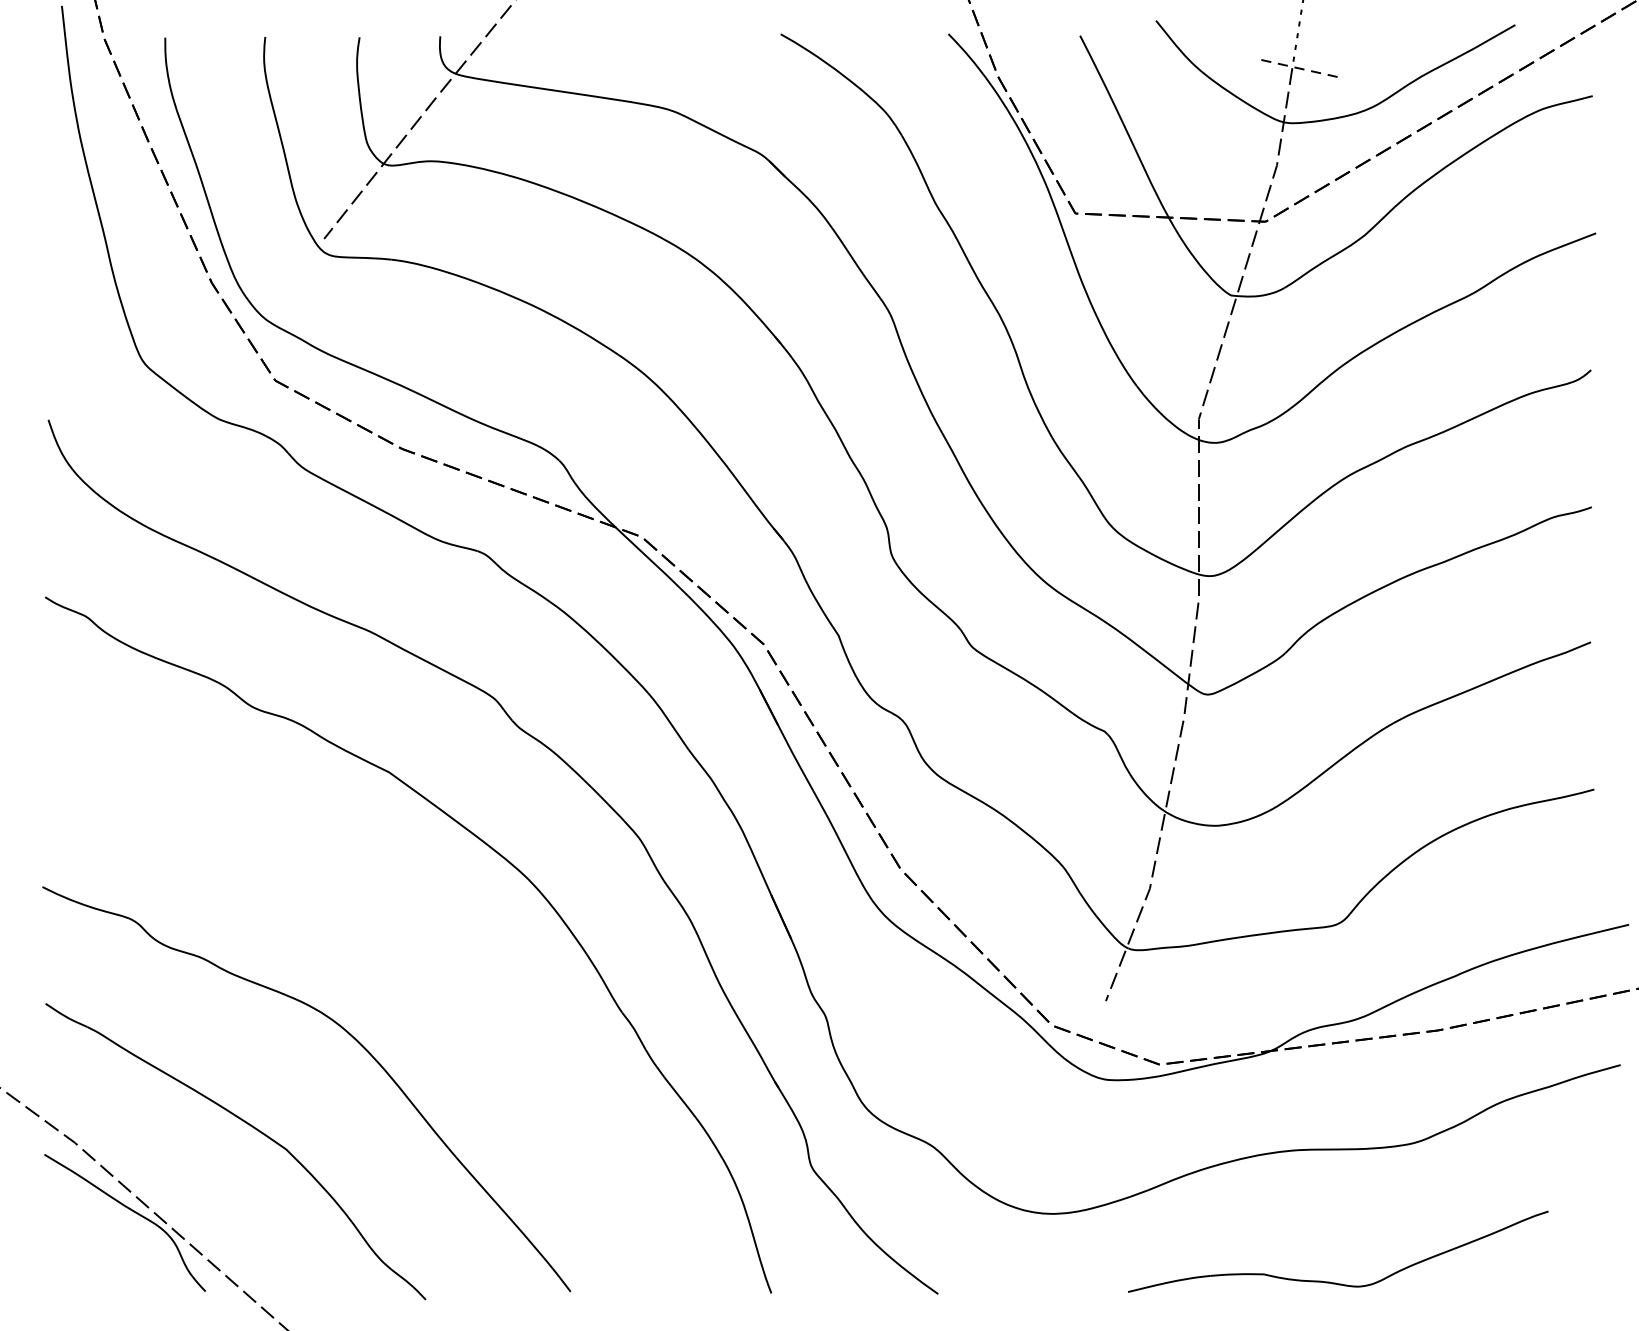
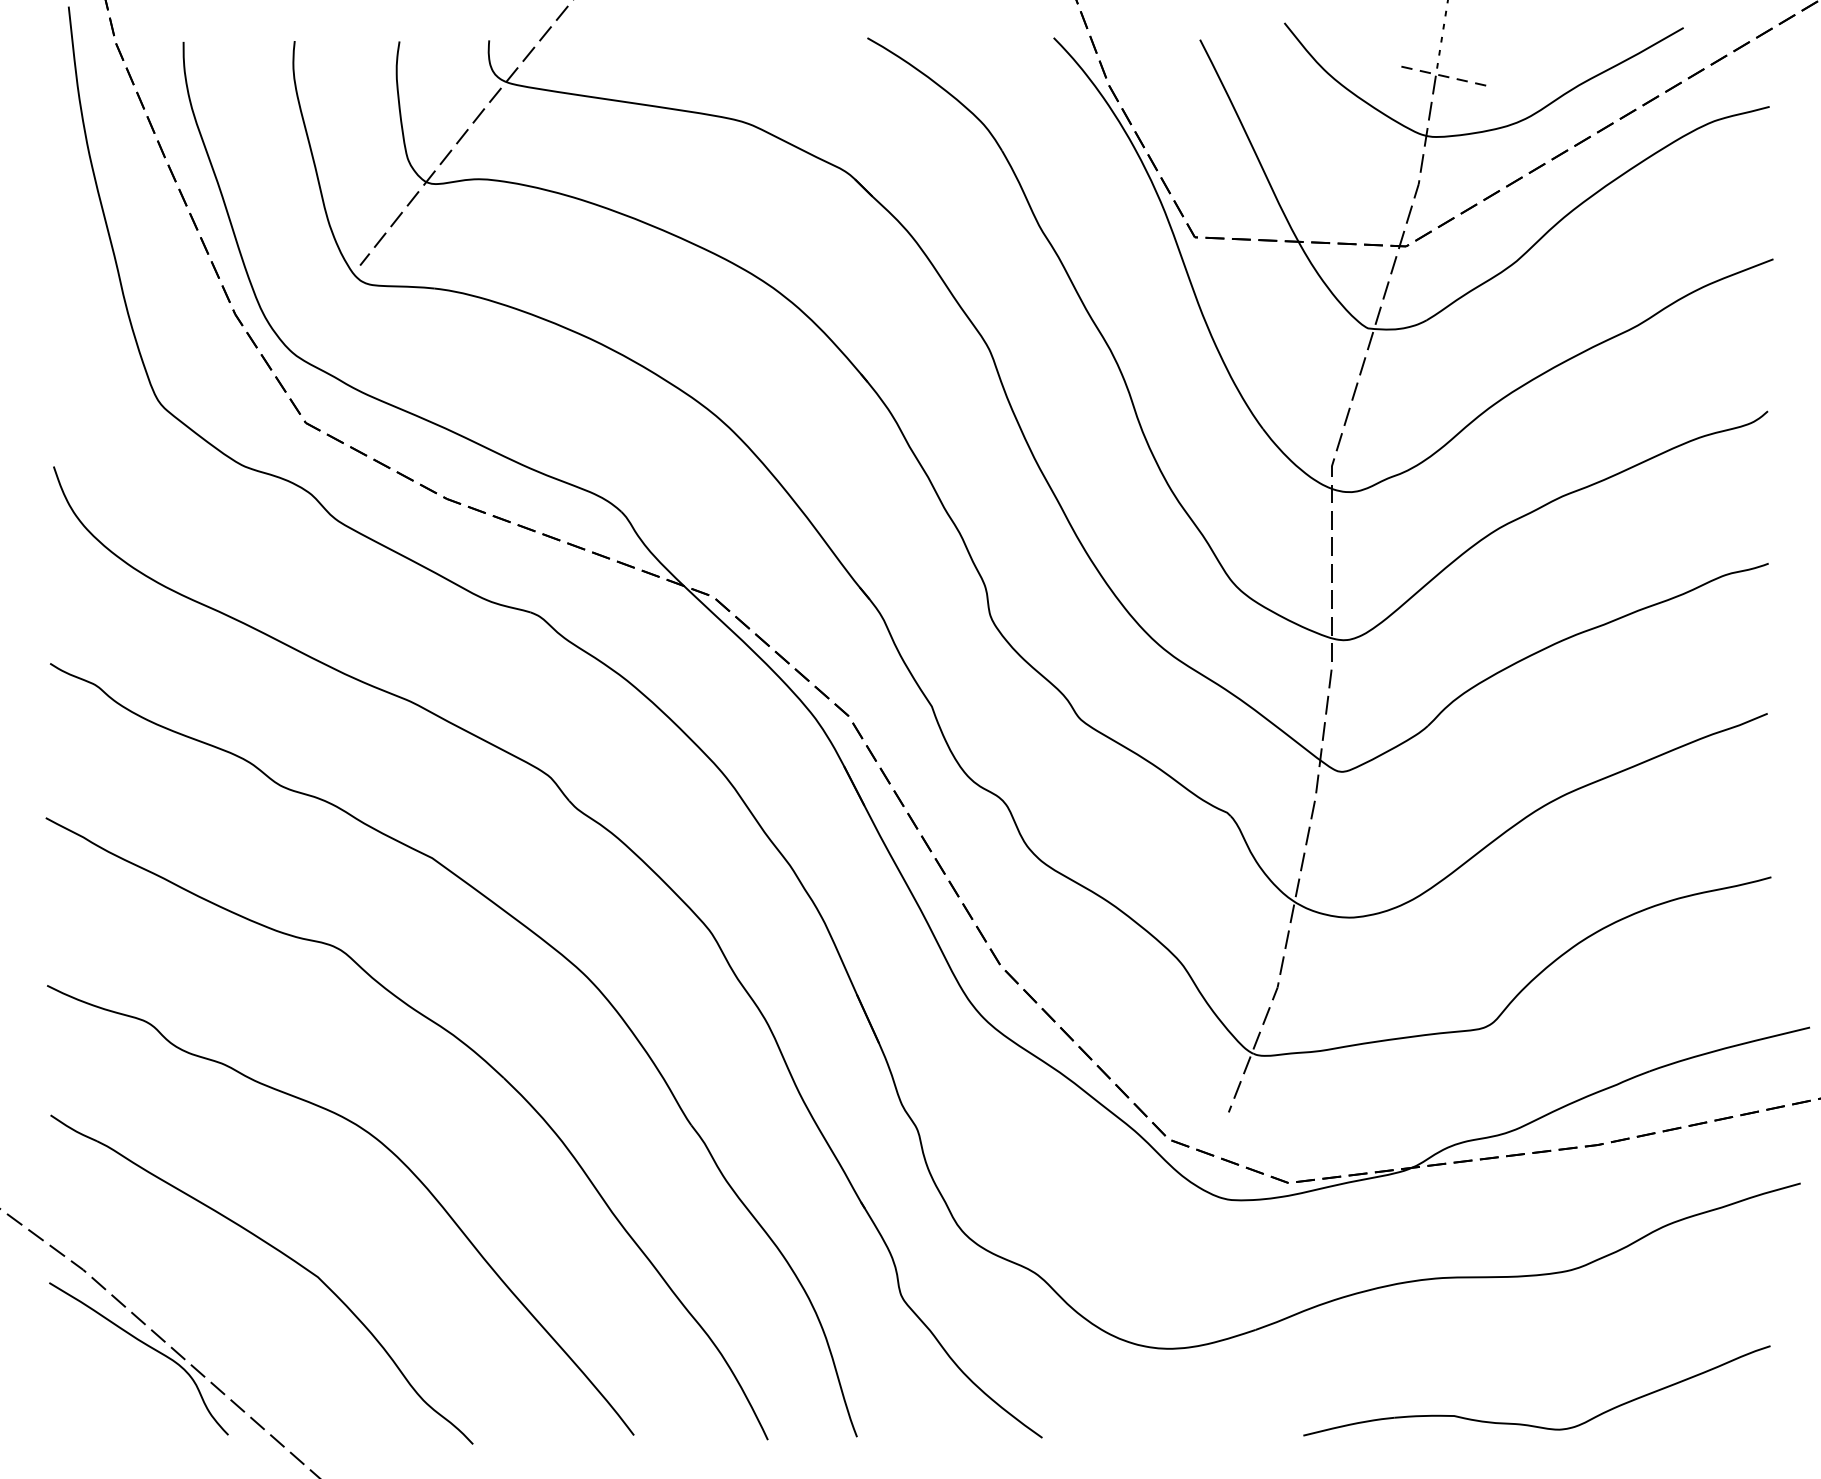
part: (421, 943) -> (468, 1048), added
part: (1332, 1282) -> (1530, 1424), moved

